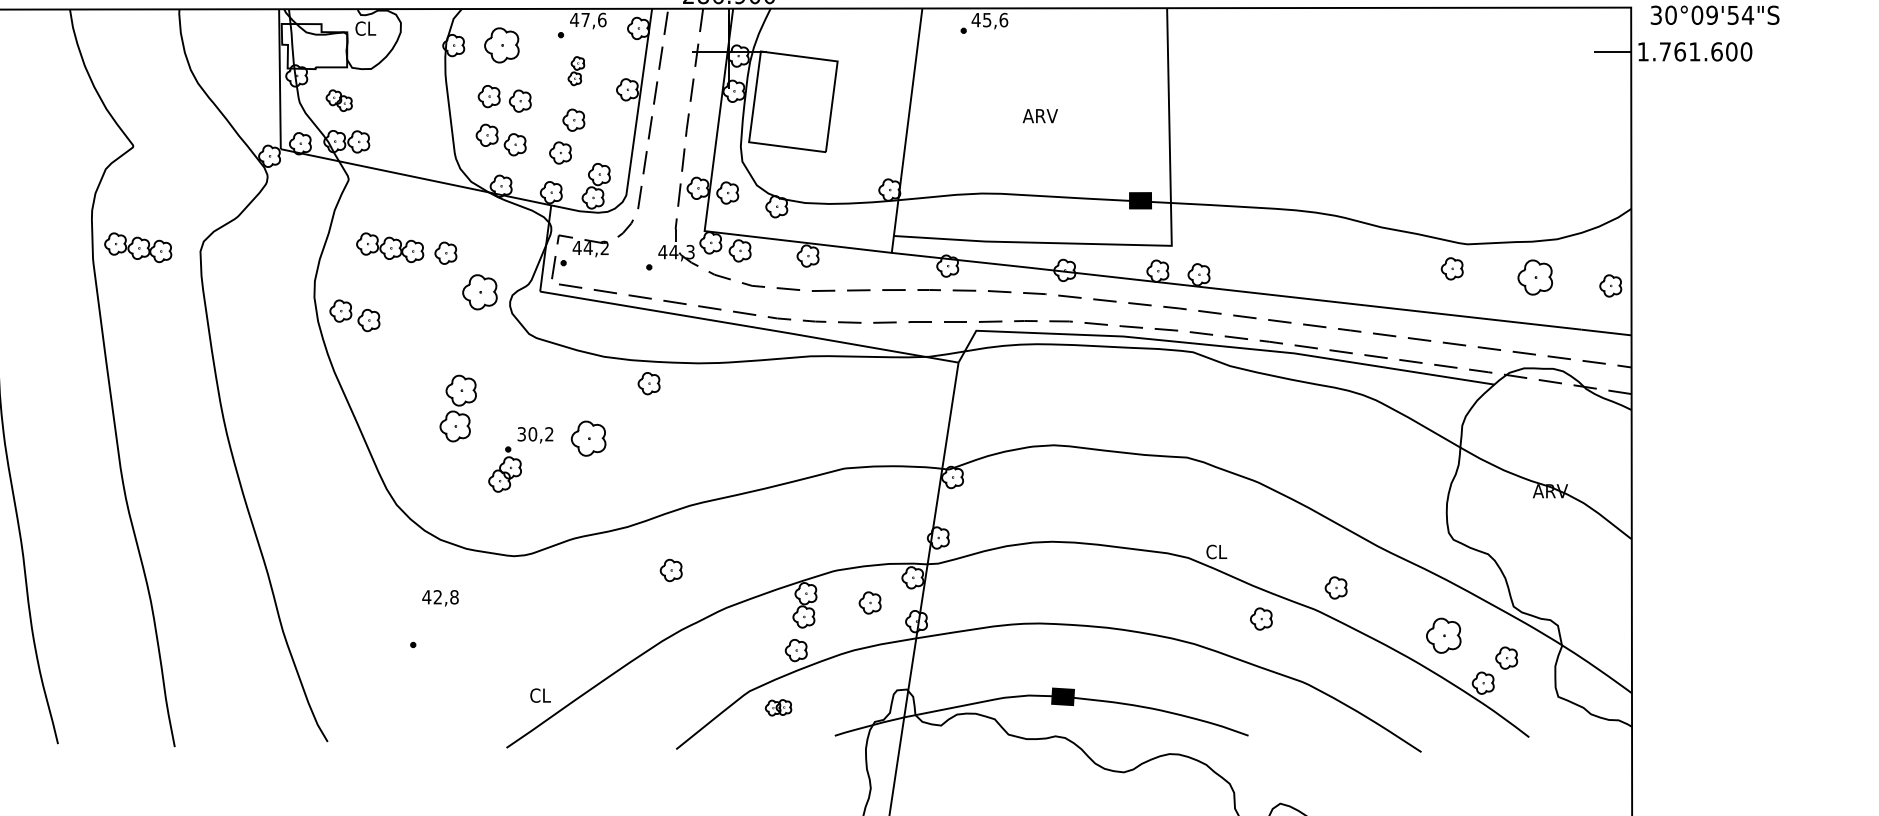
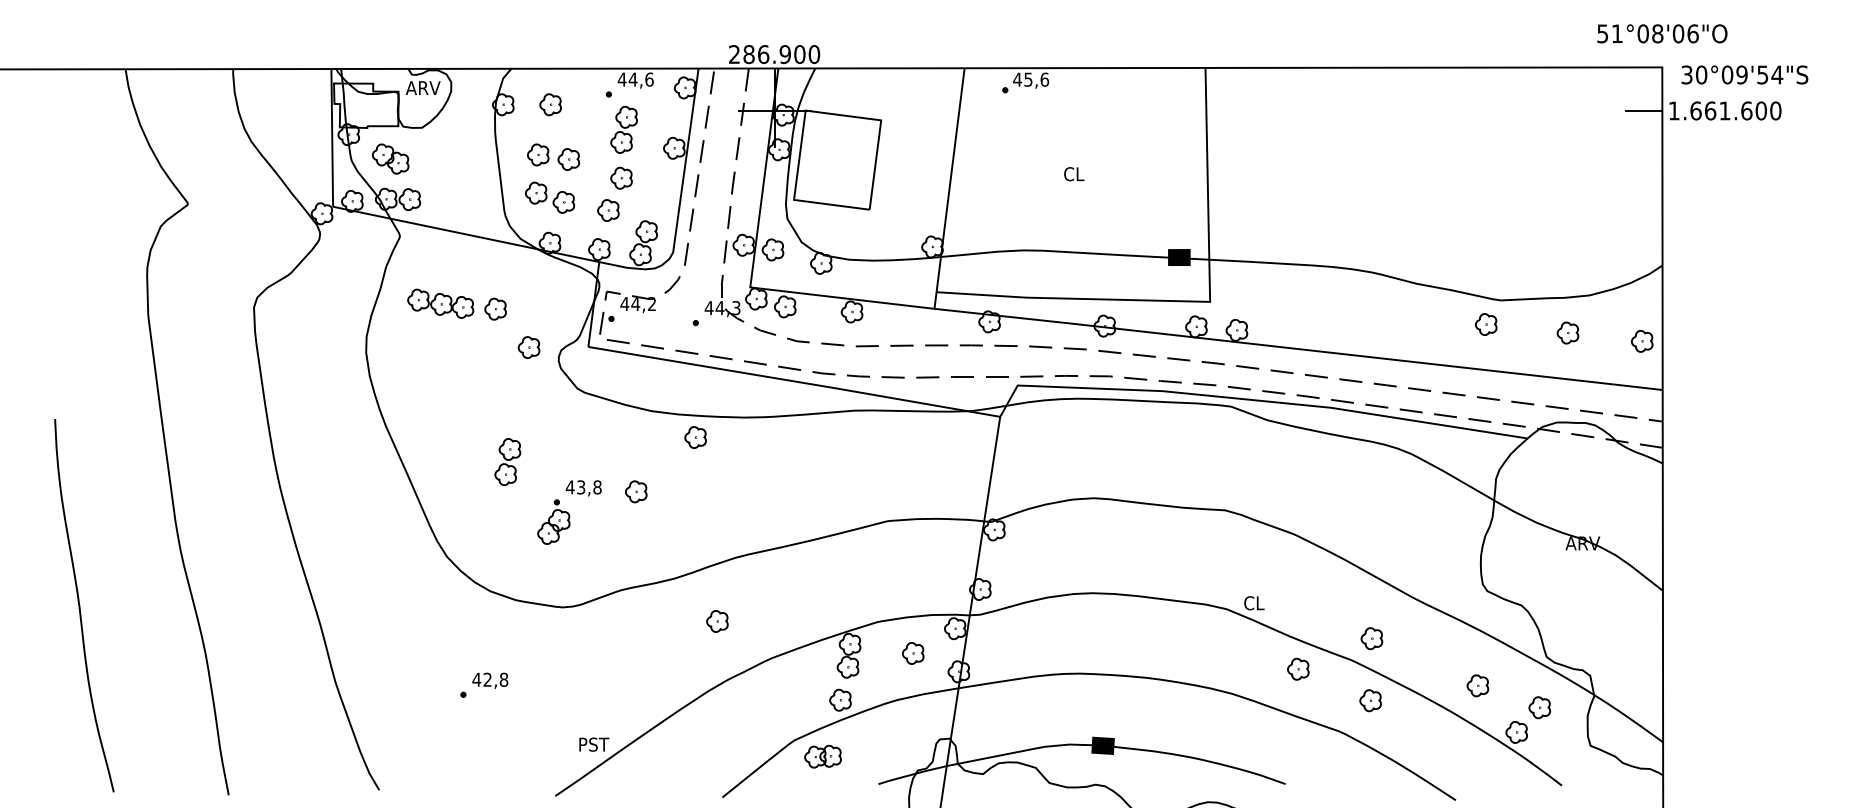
text: (584, 19) -> (632, 79), 47,6 -> 44,6
text: (371, 29) -> (422, 88), CL -> ARV
part: (501, 45) -> (550, 104), size x0.62
text: (1664, 51) -> (1695, 110), 1.761.600 -> 1.661.600
part: (575, 70) -> (623, 129), size x1.67
part: (339, 100) -> (390, 158), size x1.43
text: (1040, 116) -> (1080, 174), ARV -> CL
part: (137, 247) -> (192, 303), removed
part: (1534, 276) -> (1567, 332), size x0.62
part: (479, 292) -> (528, 347), size x0.62
part: (355, 315) -> (406, 370), removed
part: (457, 407) -> (507, 461), size x0.71
text: (535, 434) -> (583, 487), 30,2 -> 43,8
part: (589, 438) -> (636, 491), size x0.62
text: (440, 597) -> (490, 680), moved
part: (1443, 635) -> (1477, 685), size x0.62
part: (1334, 650) -> (1370, 700), added
text: (545, 695) -> (593, 744), CL -> PST
part: (778, 707) -> (822, 756), size x1.43

